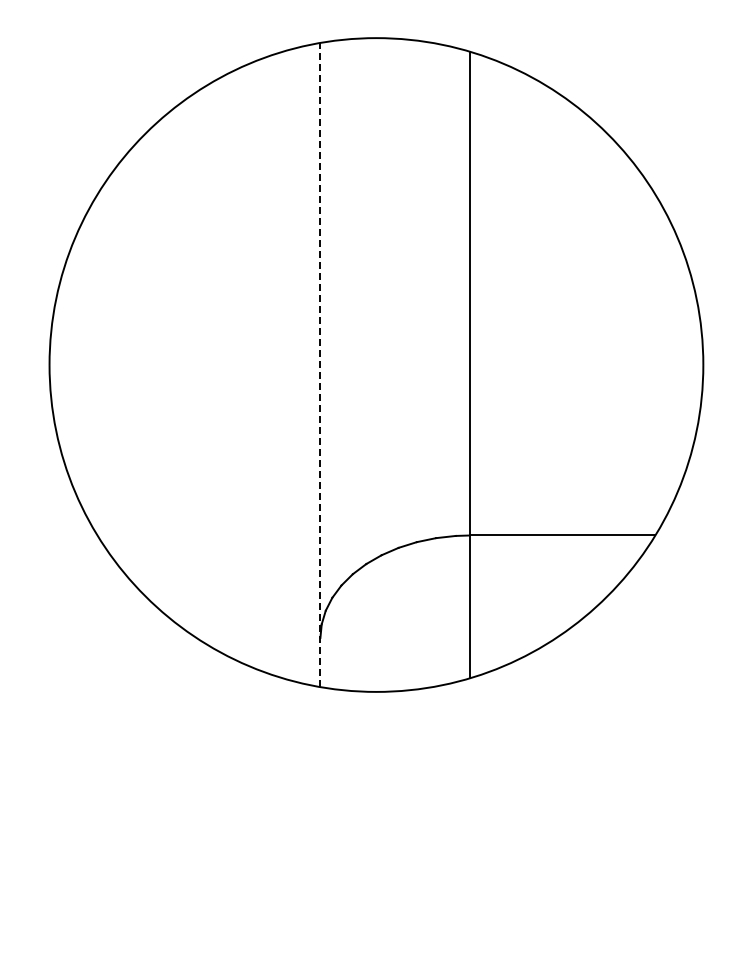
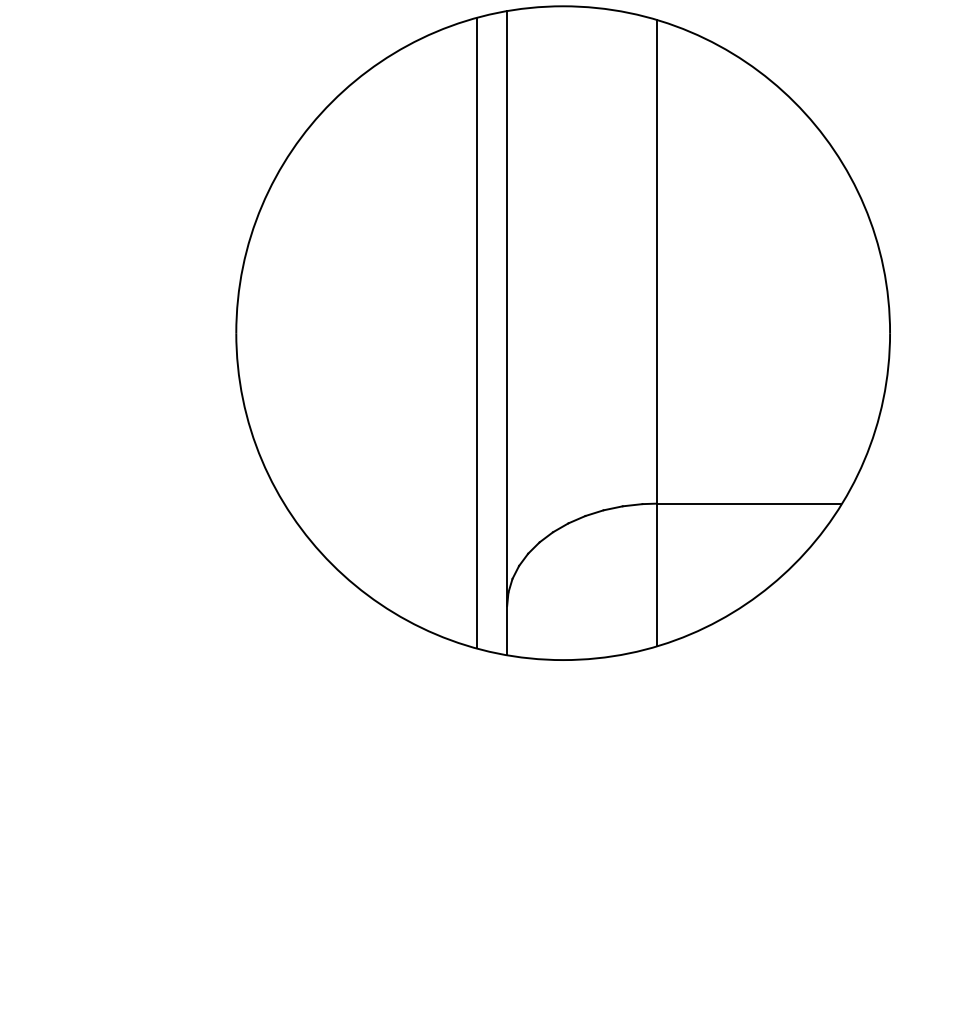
line: (289, 364) -> (476, 332), added
line: (320, 365) -> (507, 333), dashed -> solid

